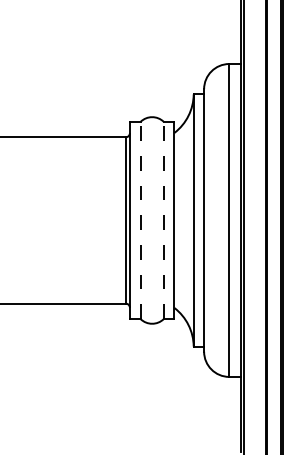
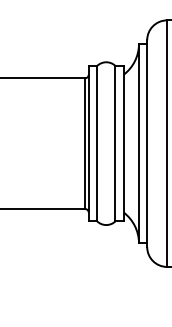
line: (140, 220) -> (97, 143), dashed -> solid
line: (163, 220) -> (115, 143), dashed -> solid

